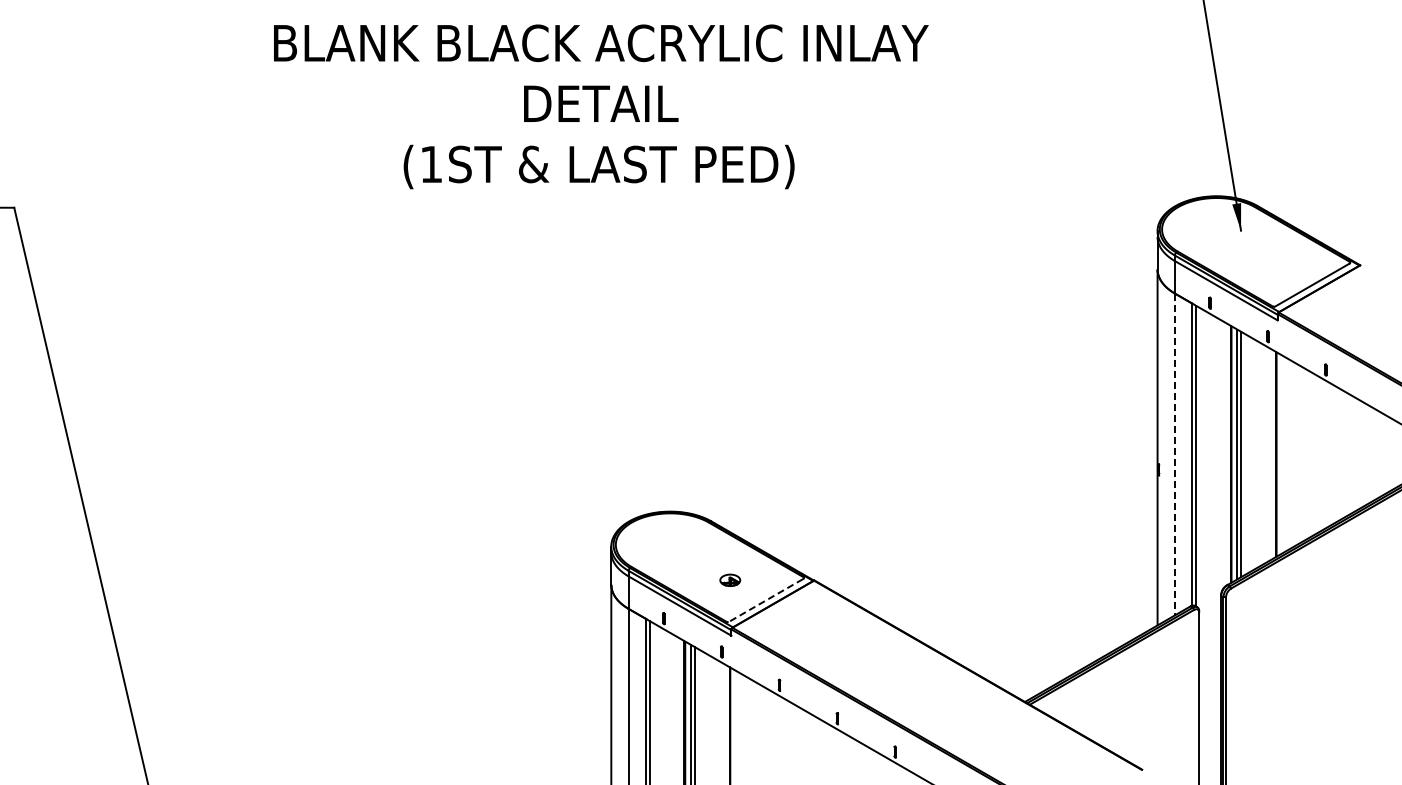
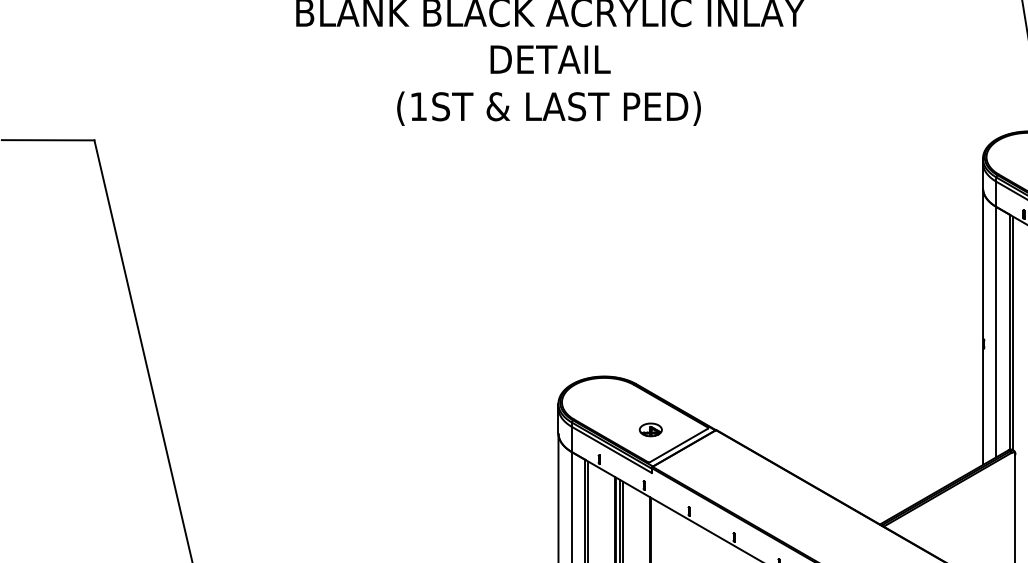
line: (1174, 454) -> (996, 332), dashed -> solid
part: (730, 580) -> (651, 430), size x1.43
line: (765, 600) -> (678, 445), dashed -> solid

